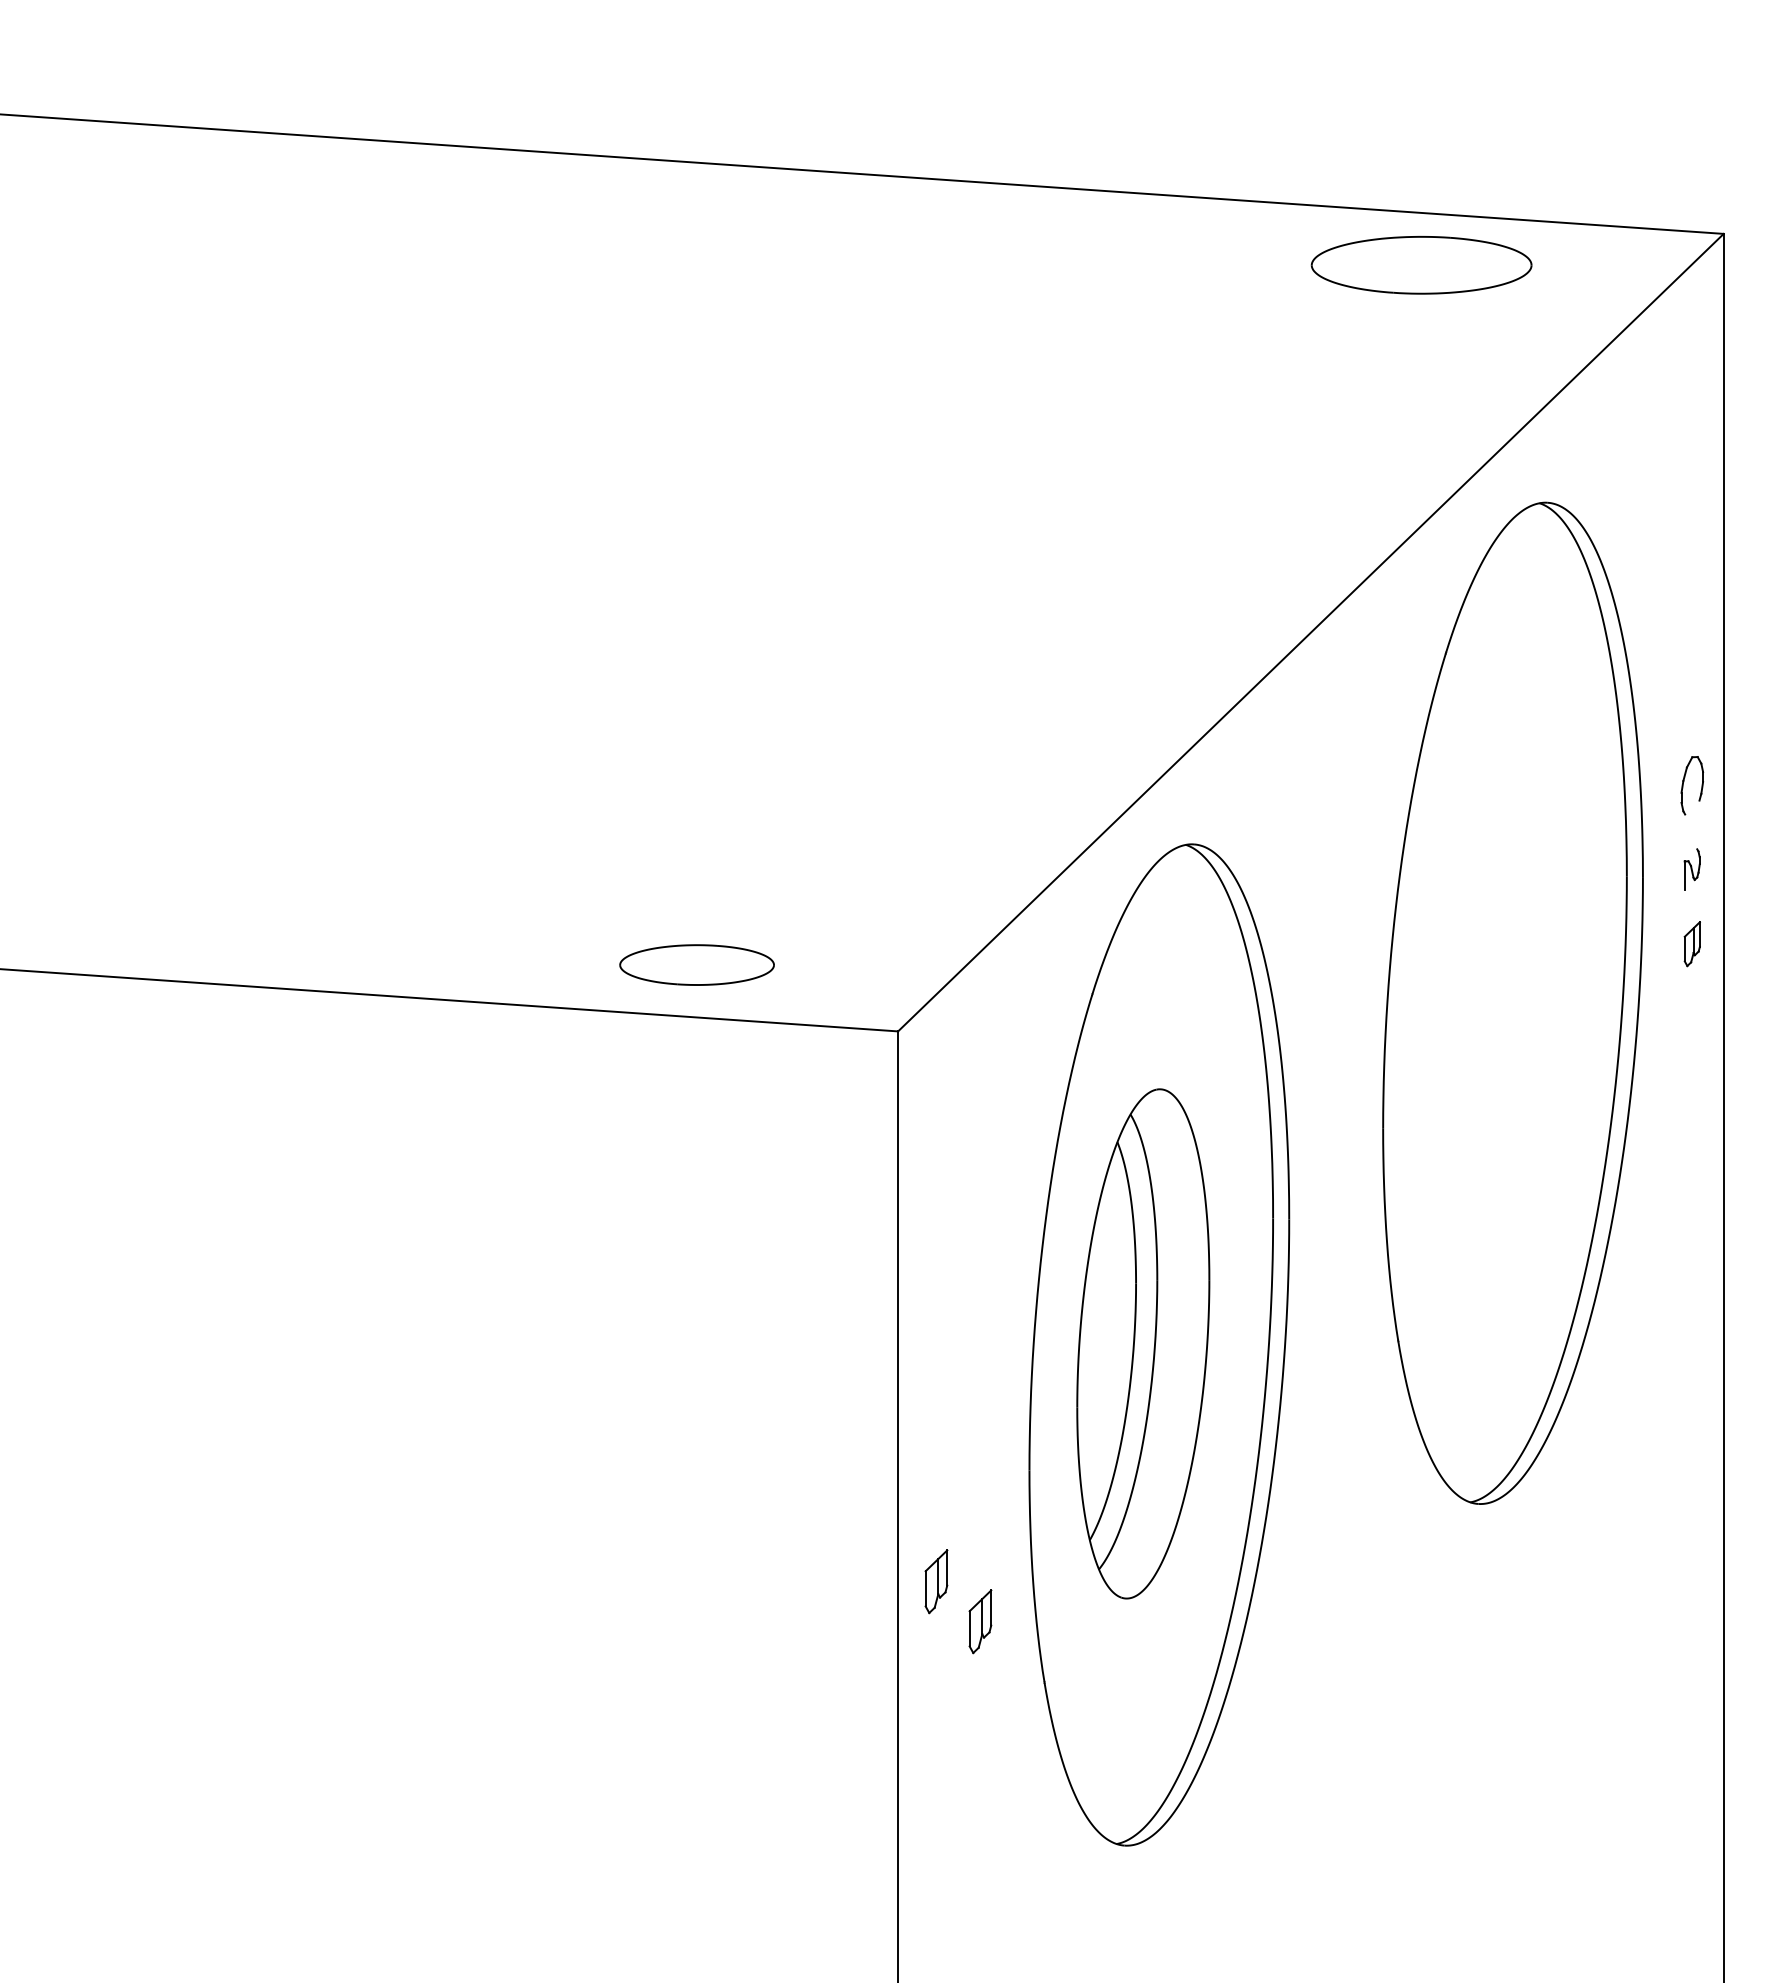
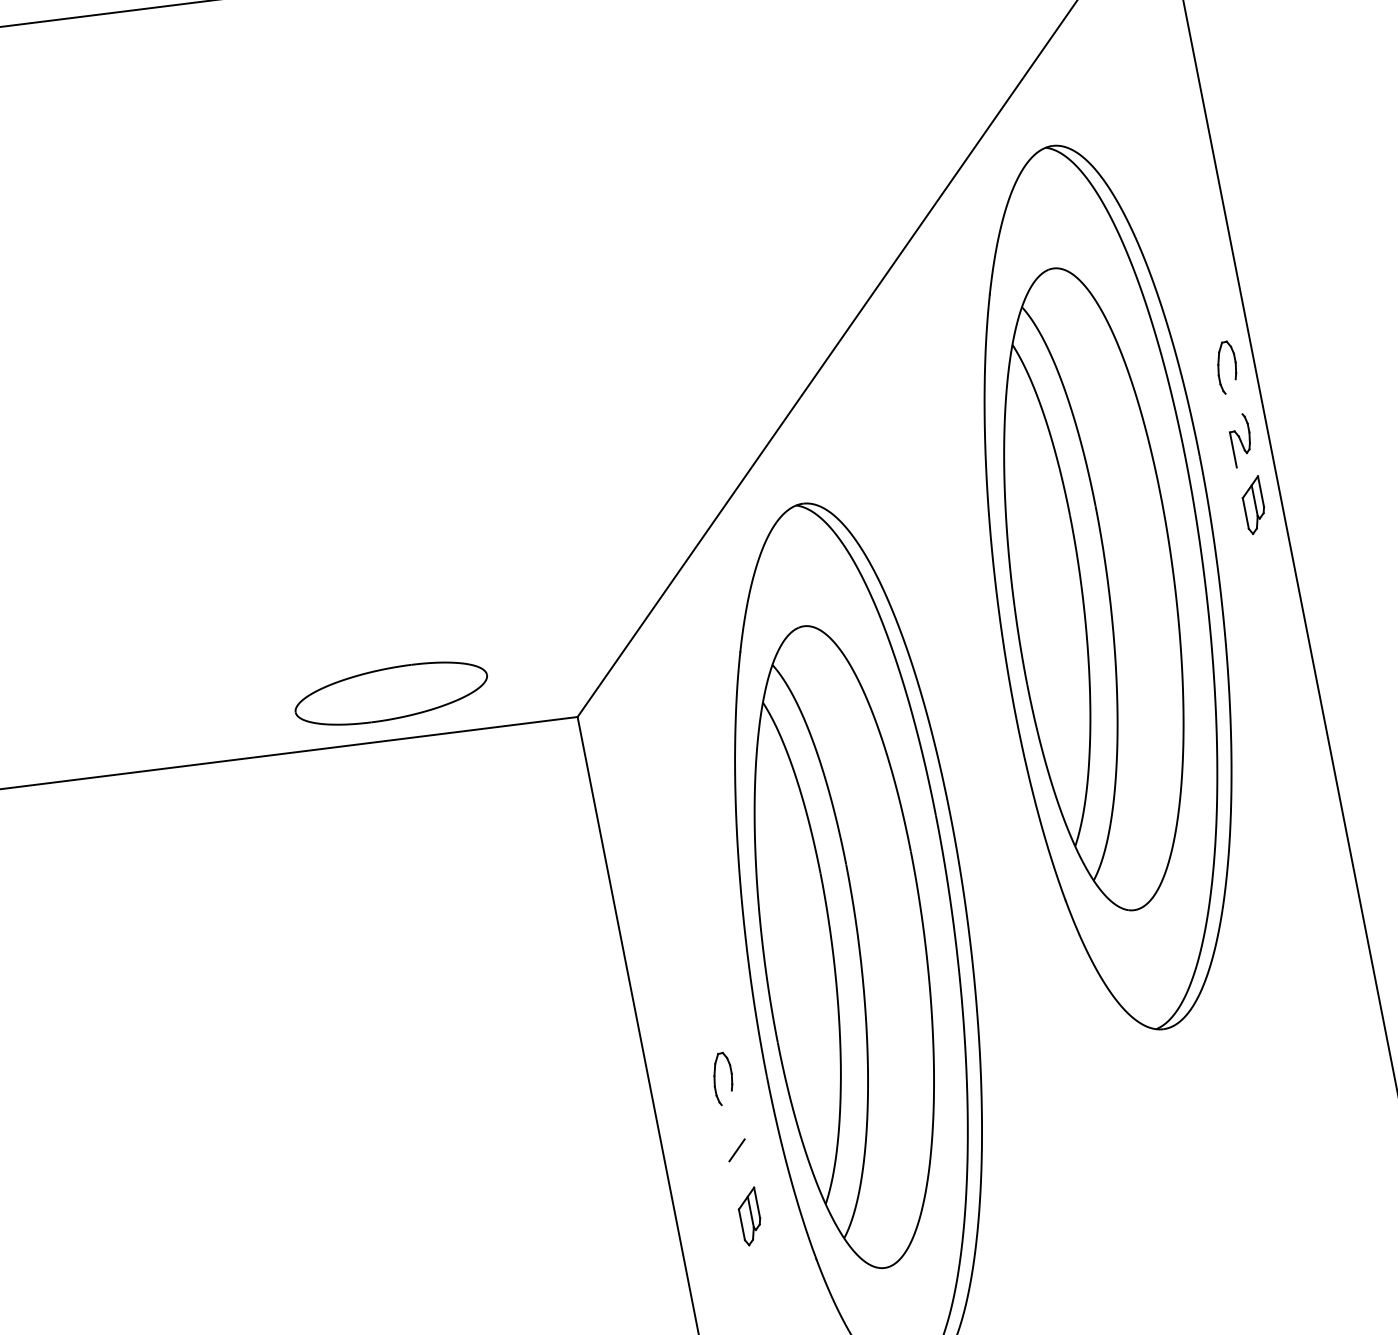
part: (1691, 868) -> (1240, 439), size x1.43
part: (1692, 943) -> (1254, 504), size x1.43
part: (696, 964) -> (390, 693), size x1.43
part: (1496, 1001) -> (1093, 588), added
part: (1143, 1343) -> (844, 946), size x1.43
part: (972, 1460) -> (715, 1077), added
line: (980, 1545) -> (737, 1150), added
part: (936, 1581) -> (704, 1189), removed

